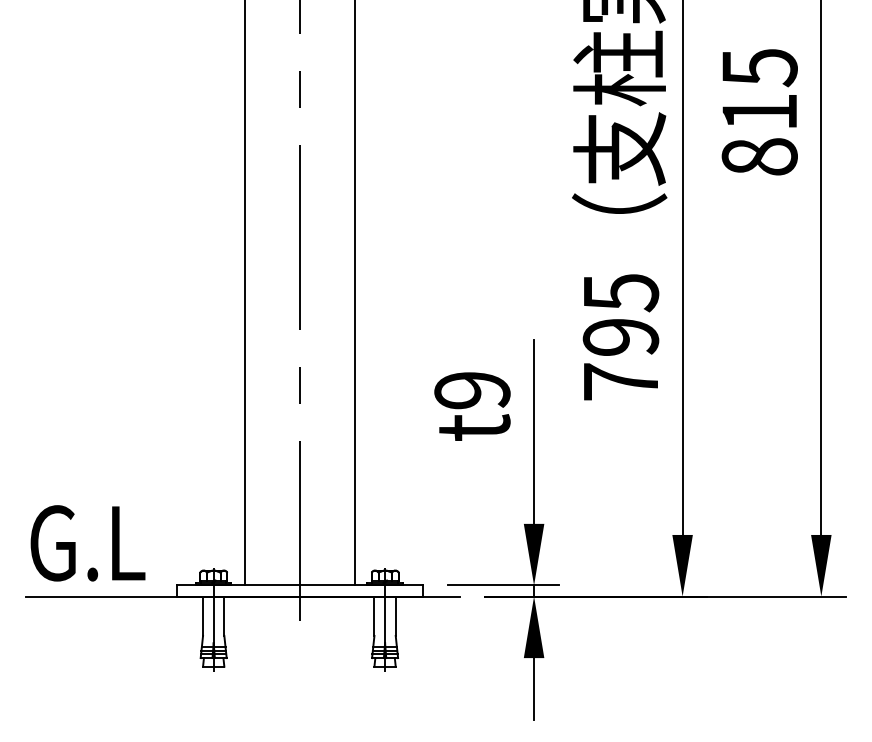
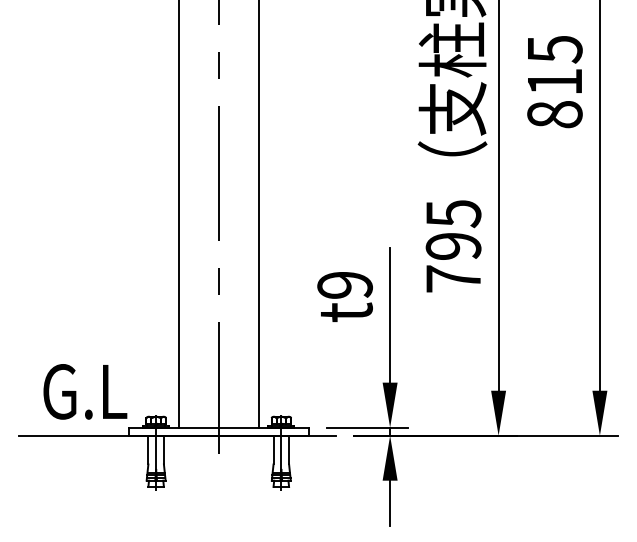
text: (88, 542) -> (85, 391), moved

